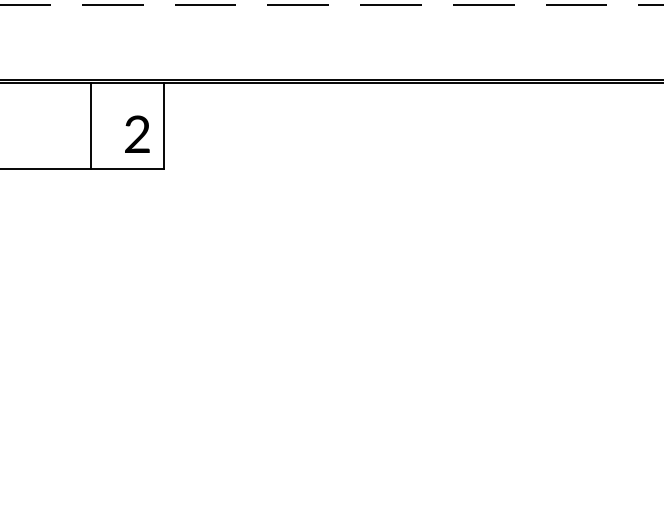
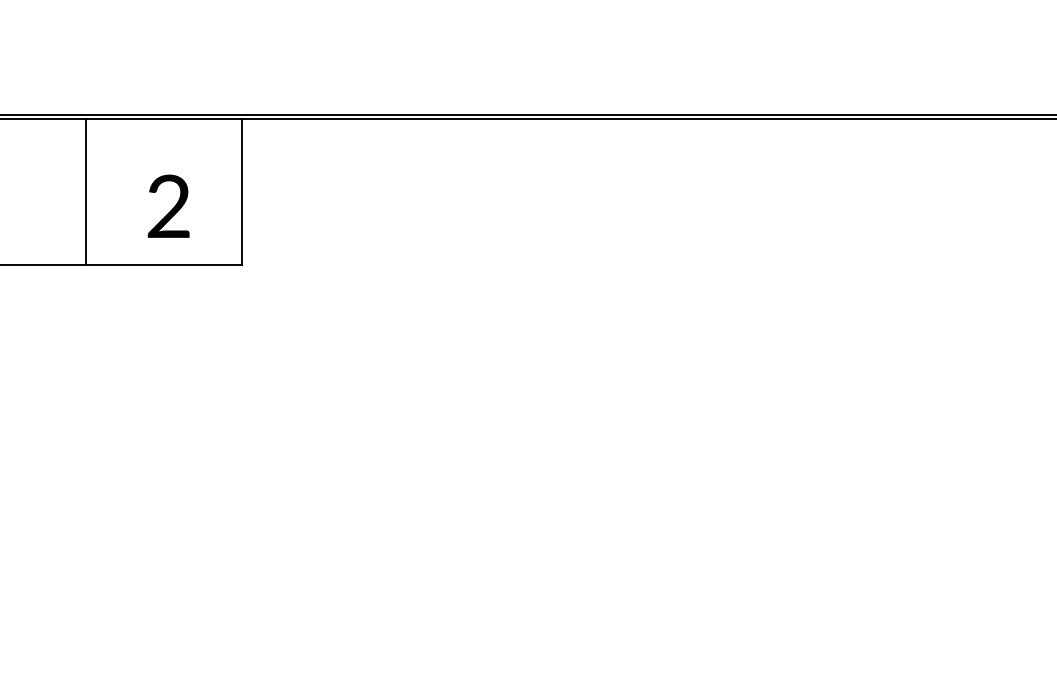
line: (91, 125) -> (86, 191), moved
text: (137, 133) -> (168, 204), moved

